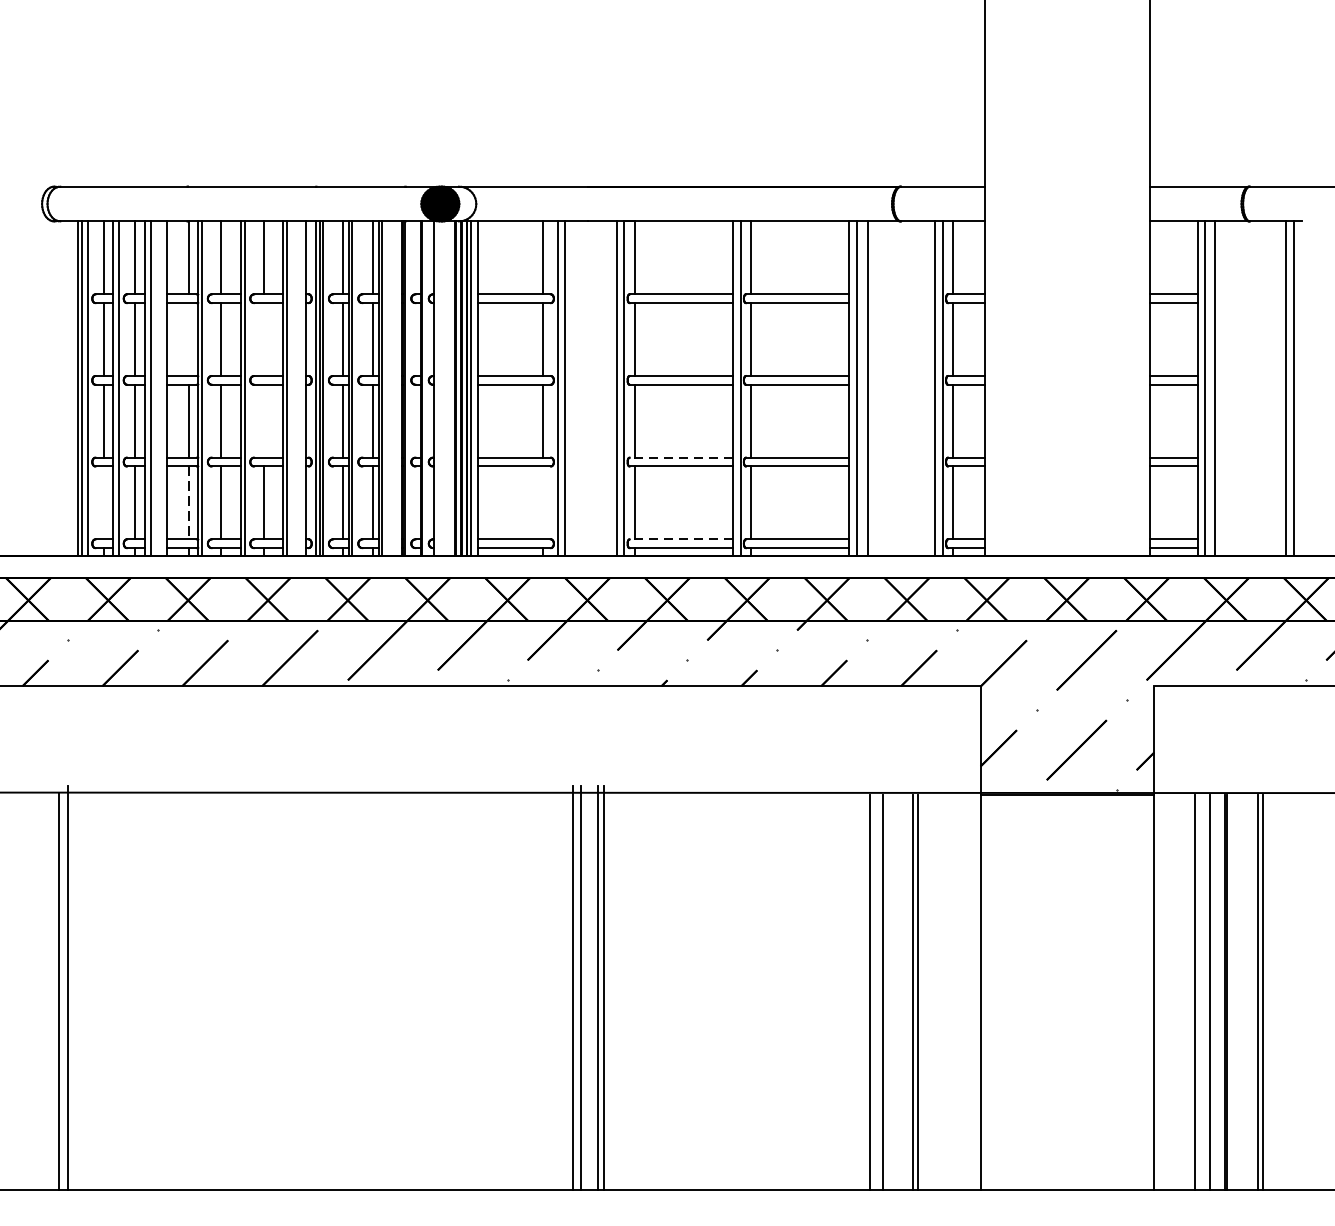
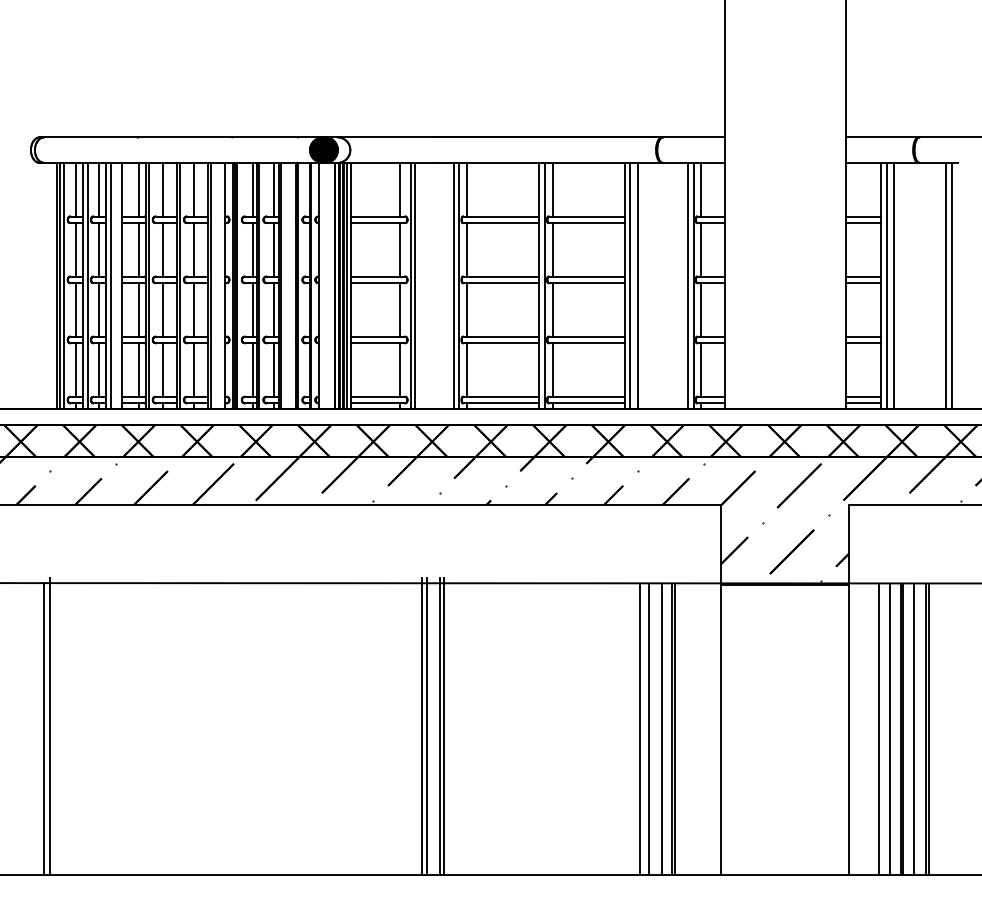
line: (189, 339) -> (139, 249), added
line: (264, 339) -> (194, 249), added
line: (264, 420) -> (194, 309), added
line: (680, 457) -> (500, 336), dashed -> solid
line: (104, 502) -> (76, 369), added
line: (543, 502) -> (399, 369), added
line: (189, 503) -> (139, 370), dashed -> solid
line: (680, 538) -> (500, 396), dashed -> solid
line: (899, 991) -> (661, 729), added
line: (1243, 991) -> (914, 729), added

